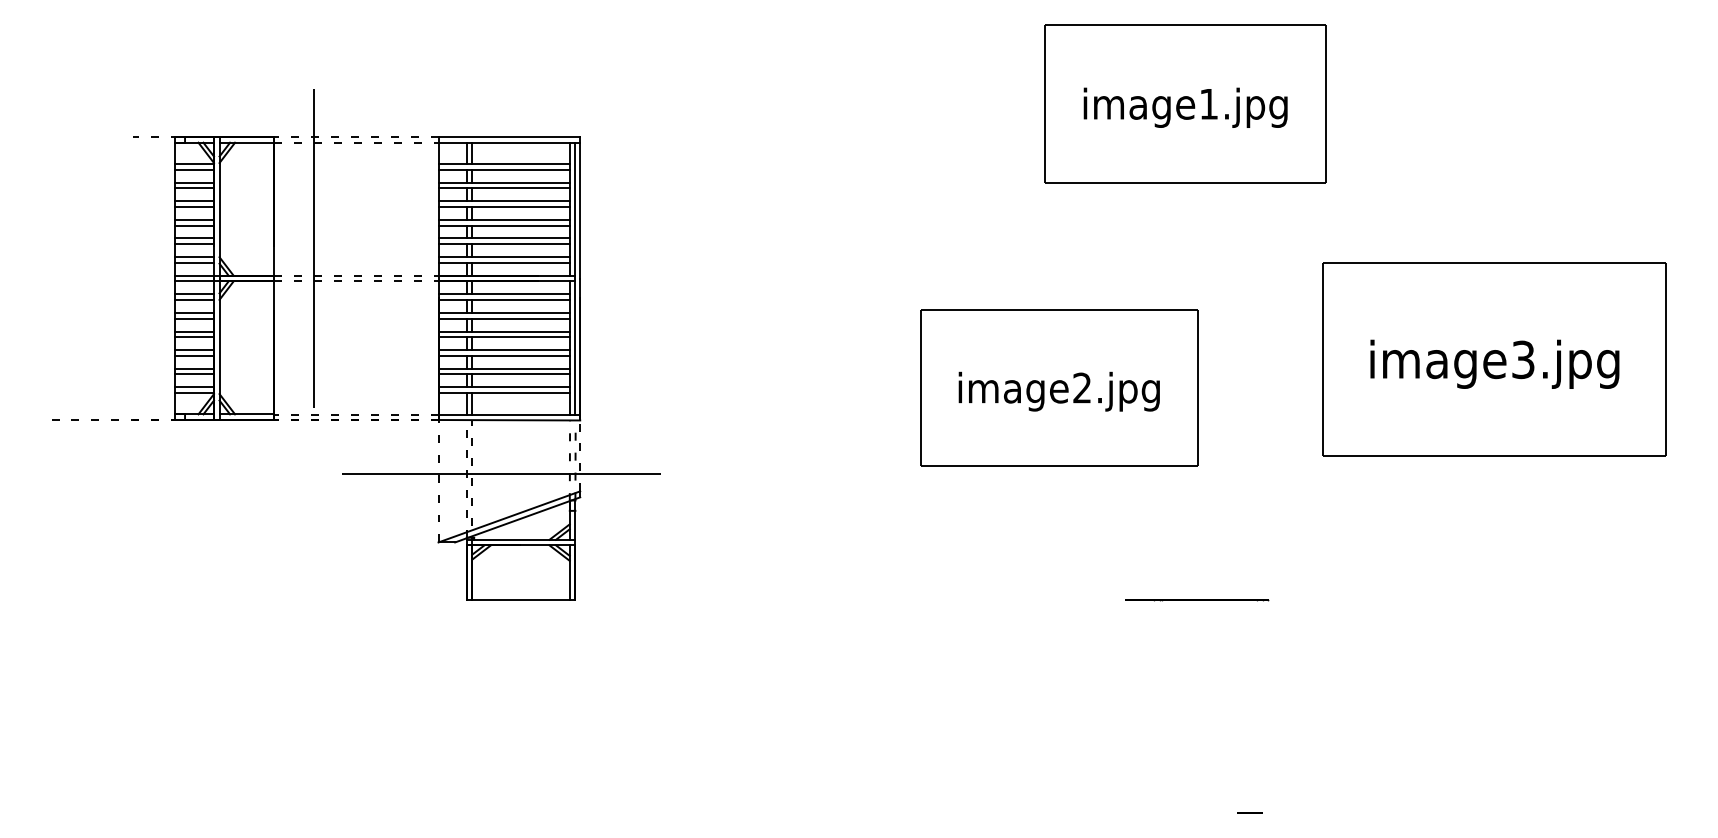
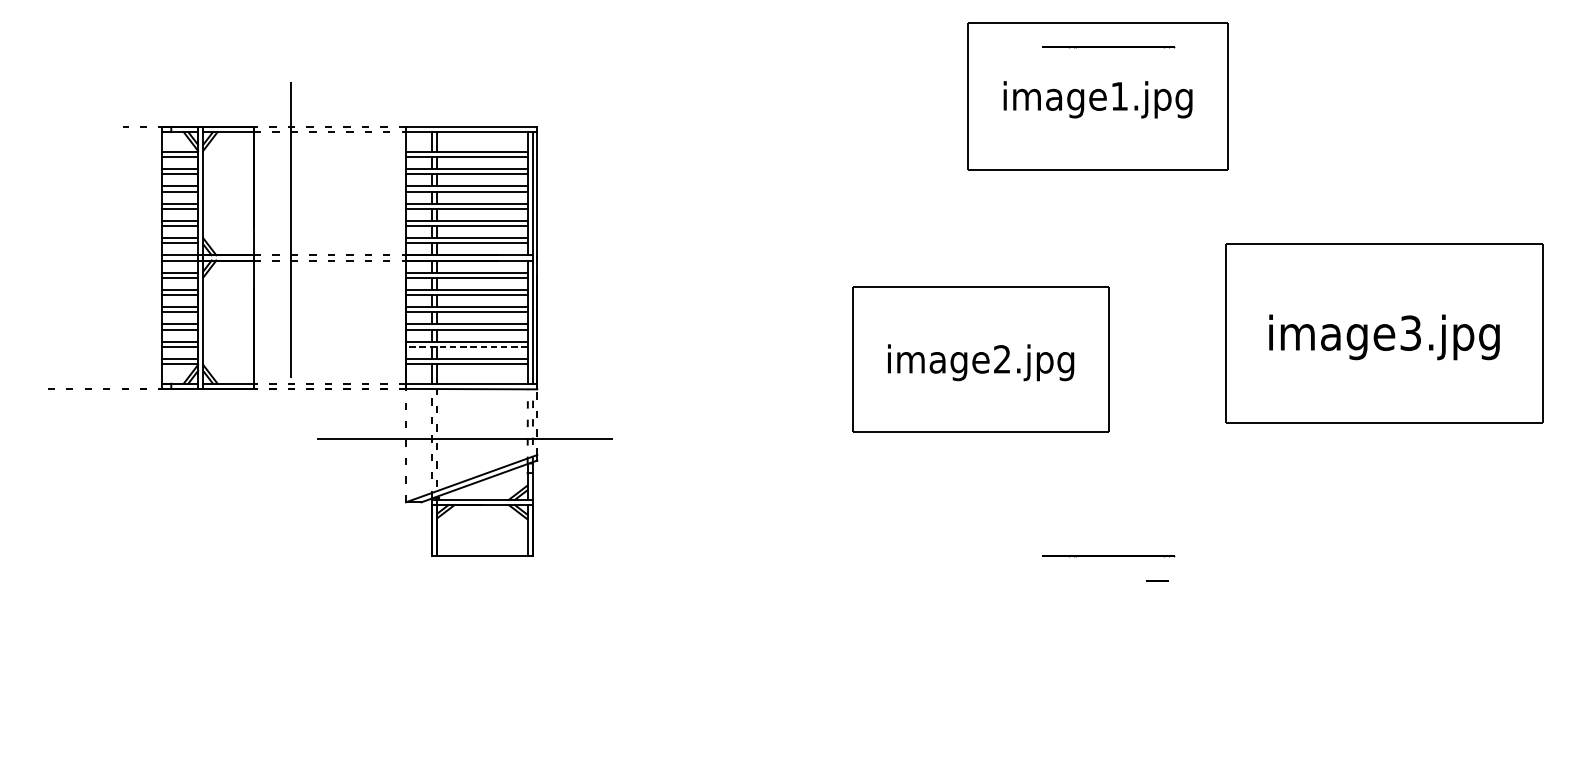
line: (1197, 51) -> (1109, 47), added
line: (504, 374) -> (467, 346), solid -> dashed
line: (1249, 812) -> (1157, 581), moved

